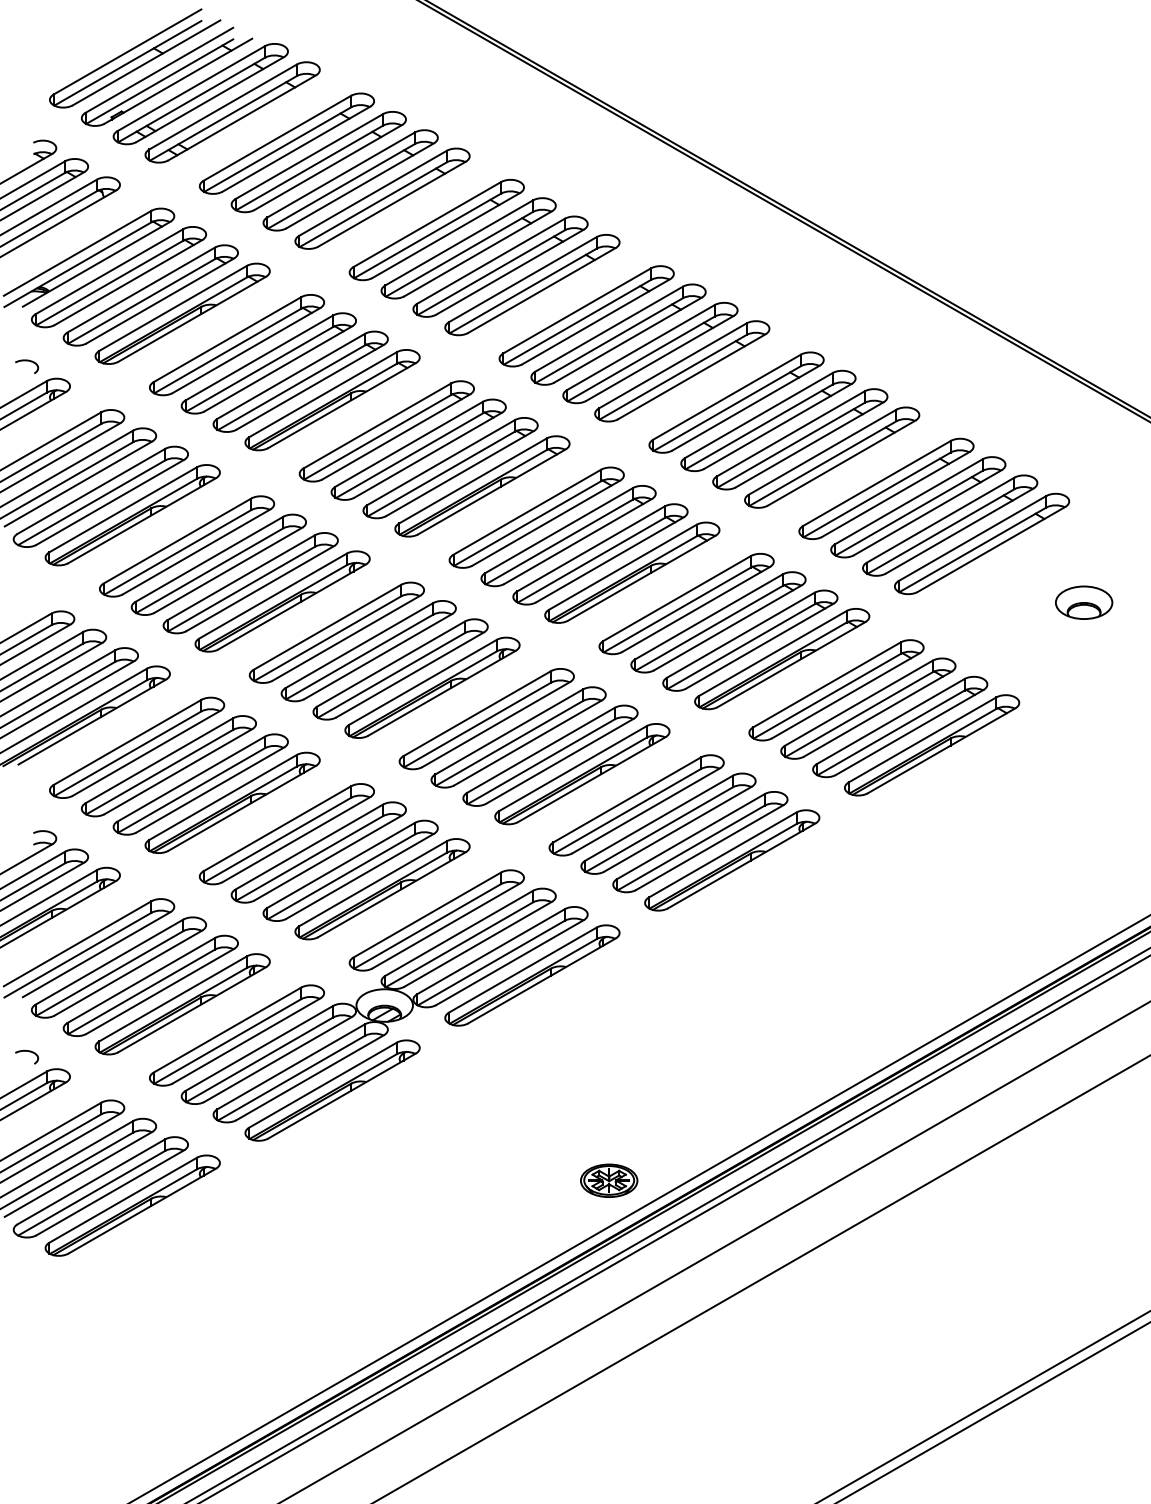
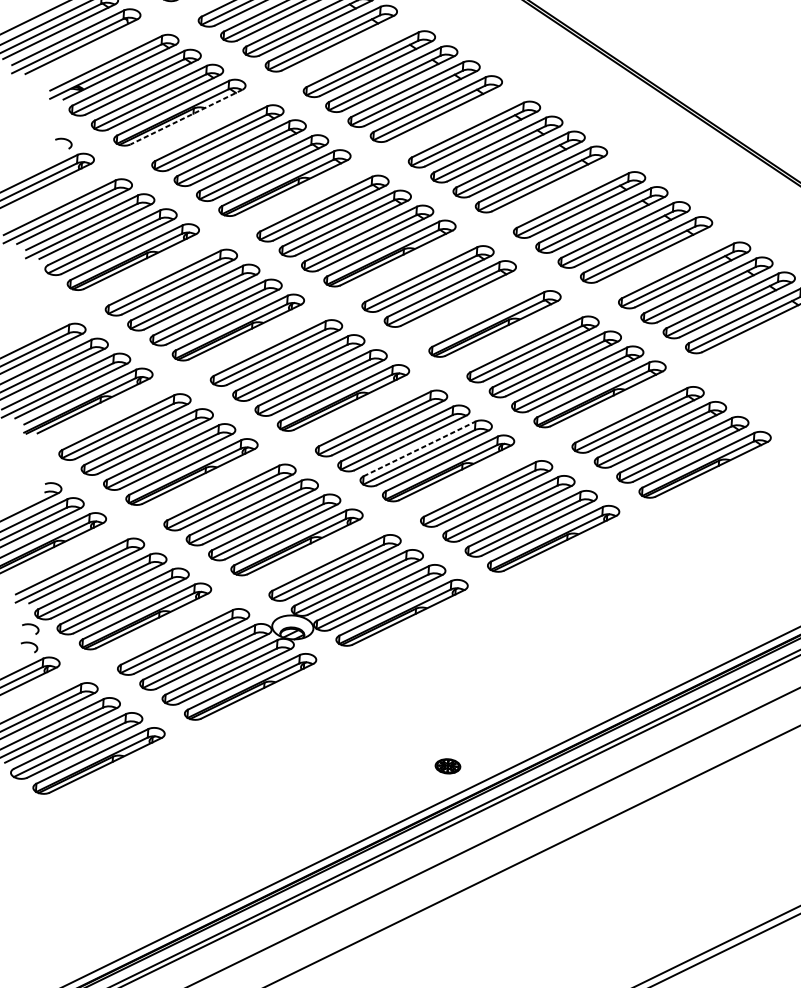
line: (191, 319) -> (185, 117), solid -> dashed
part: (600, 554) -> (472, 309), removed
line: (541, 750) -> (419, 449), solid -> dashed
curve: (29, 1027) -> (32, 625), added
part: (609, 1180) -> (448, 766), size x0.6

